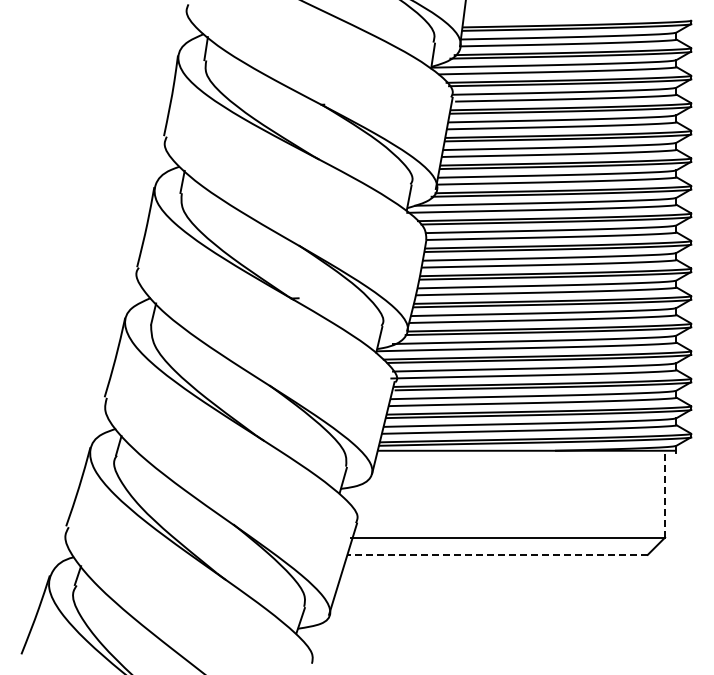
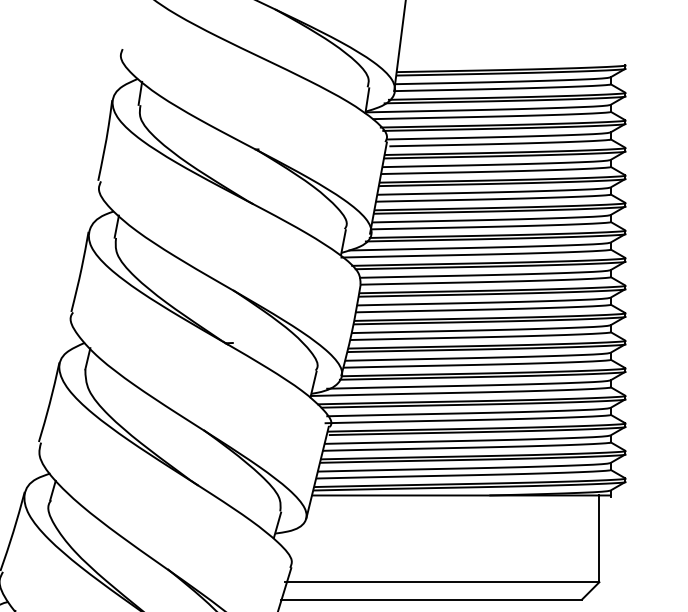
line: (665, 493) -> (599, 538), dashed -> solid
line: (496, 554) -> (430, 599), dashed -> solid

